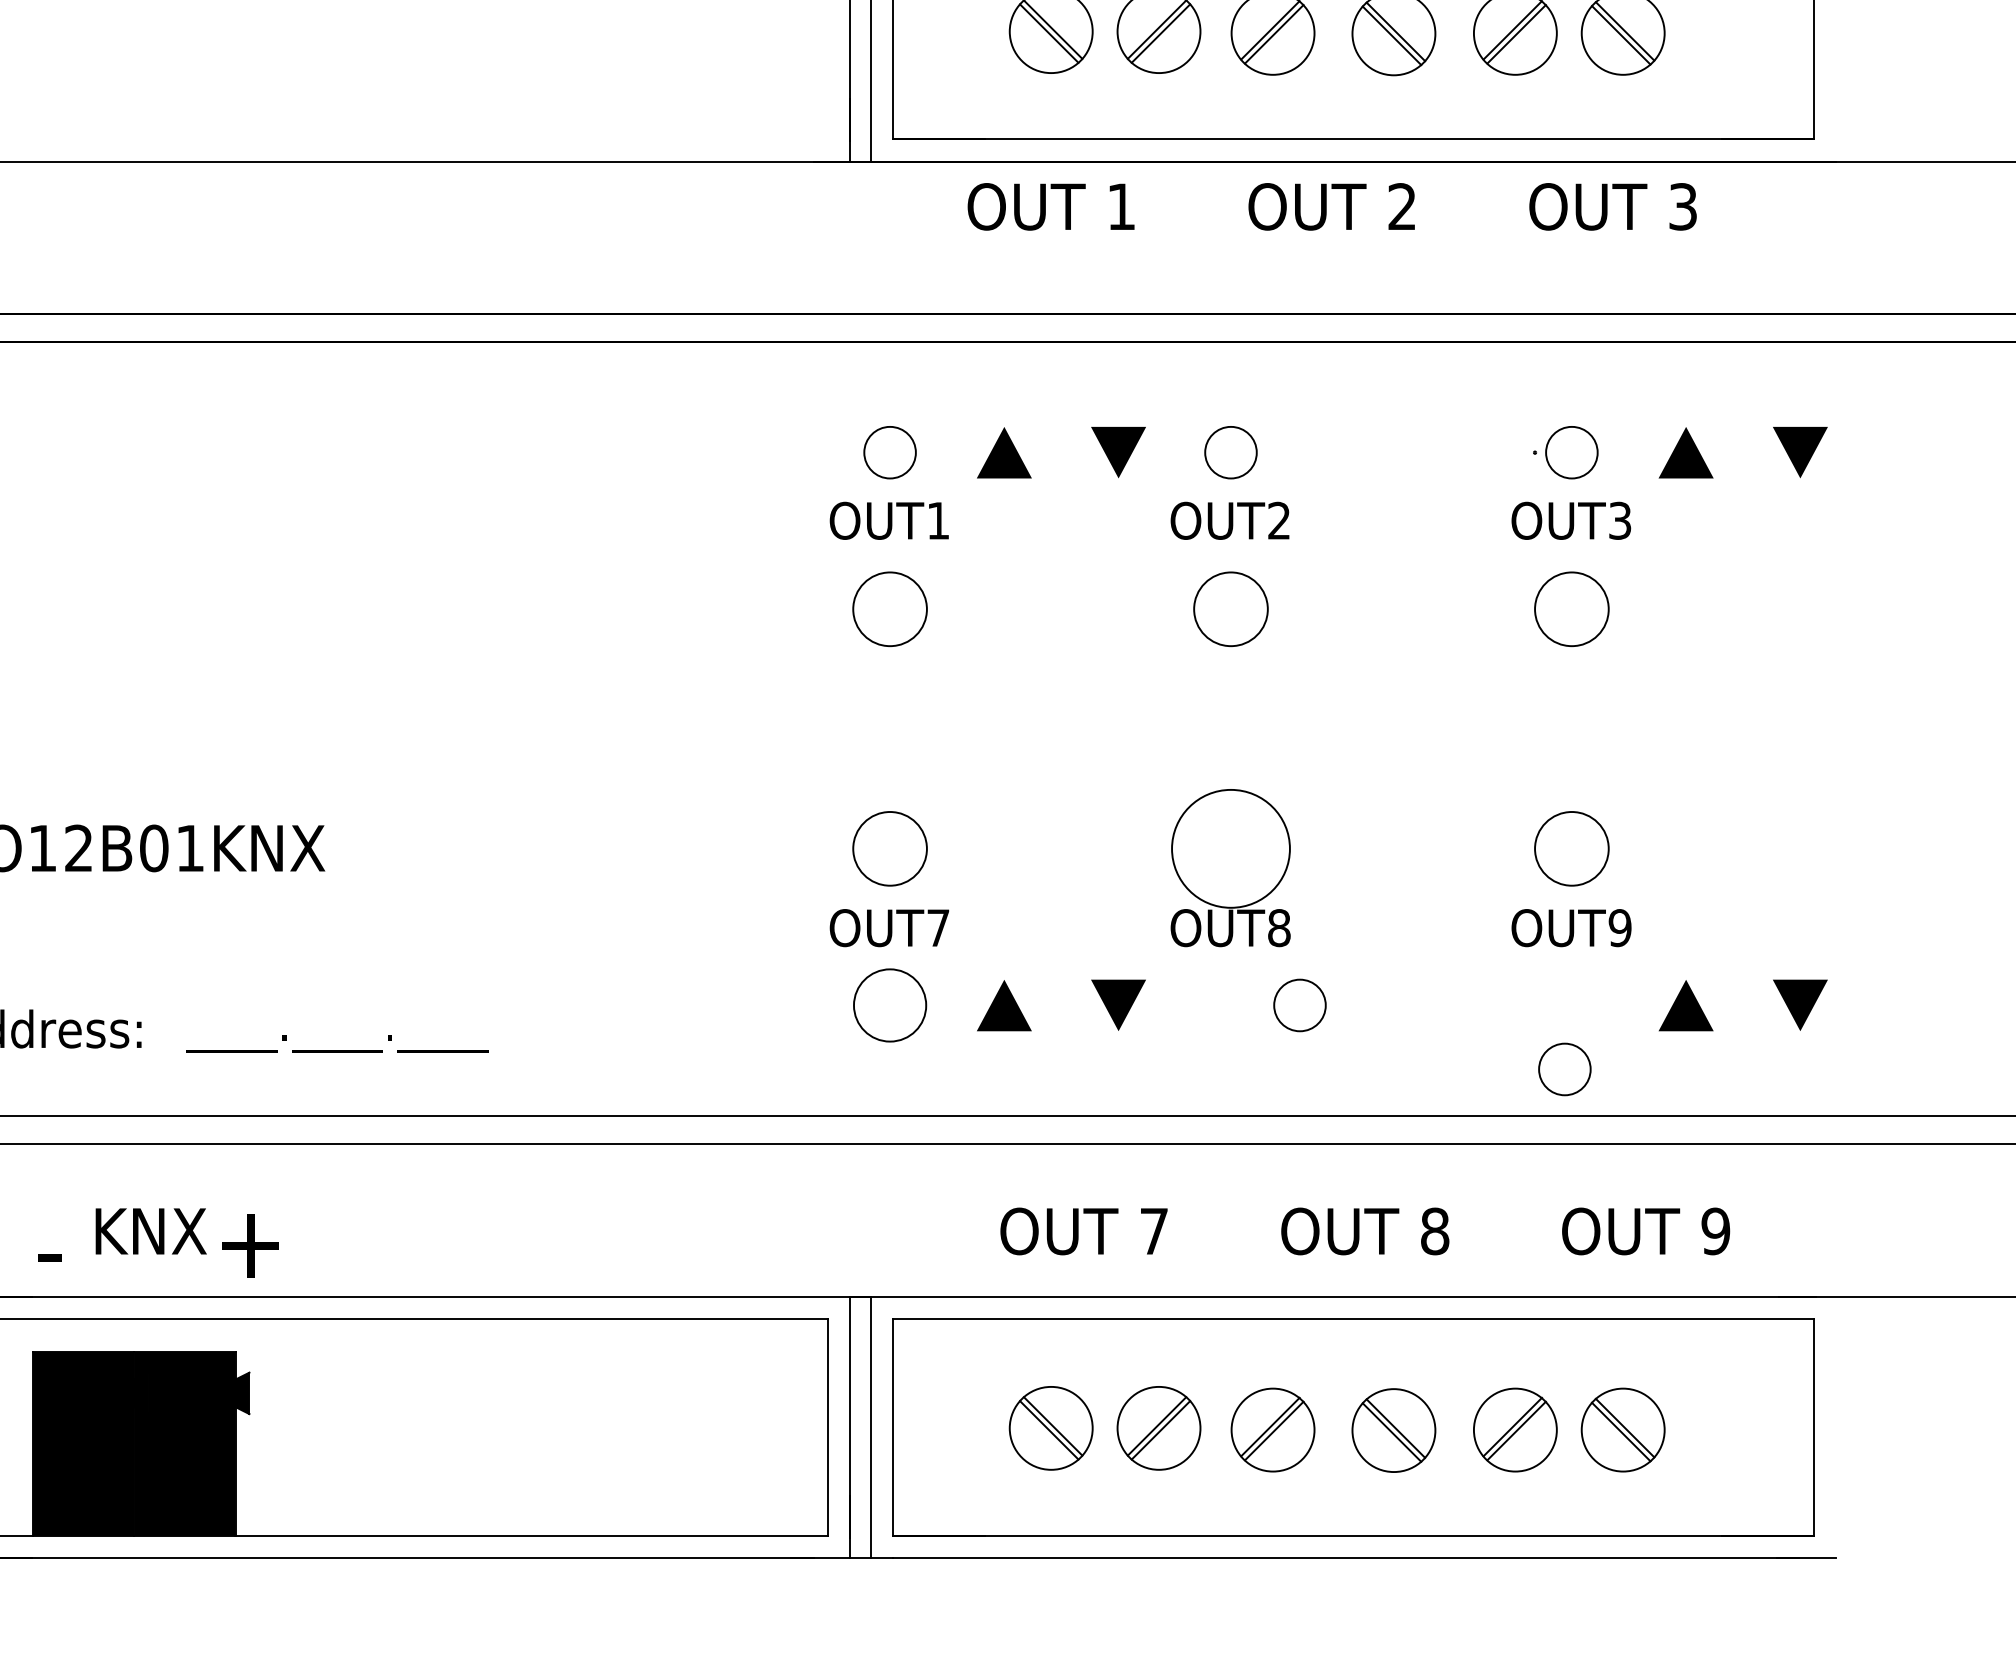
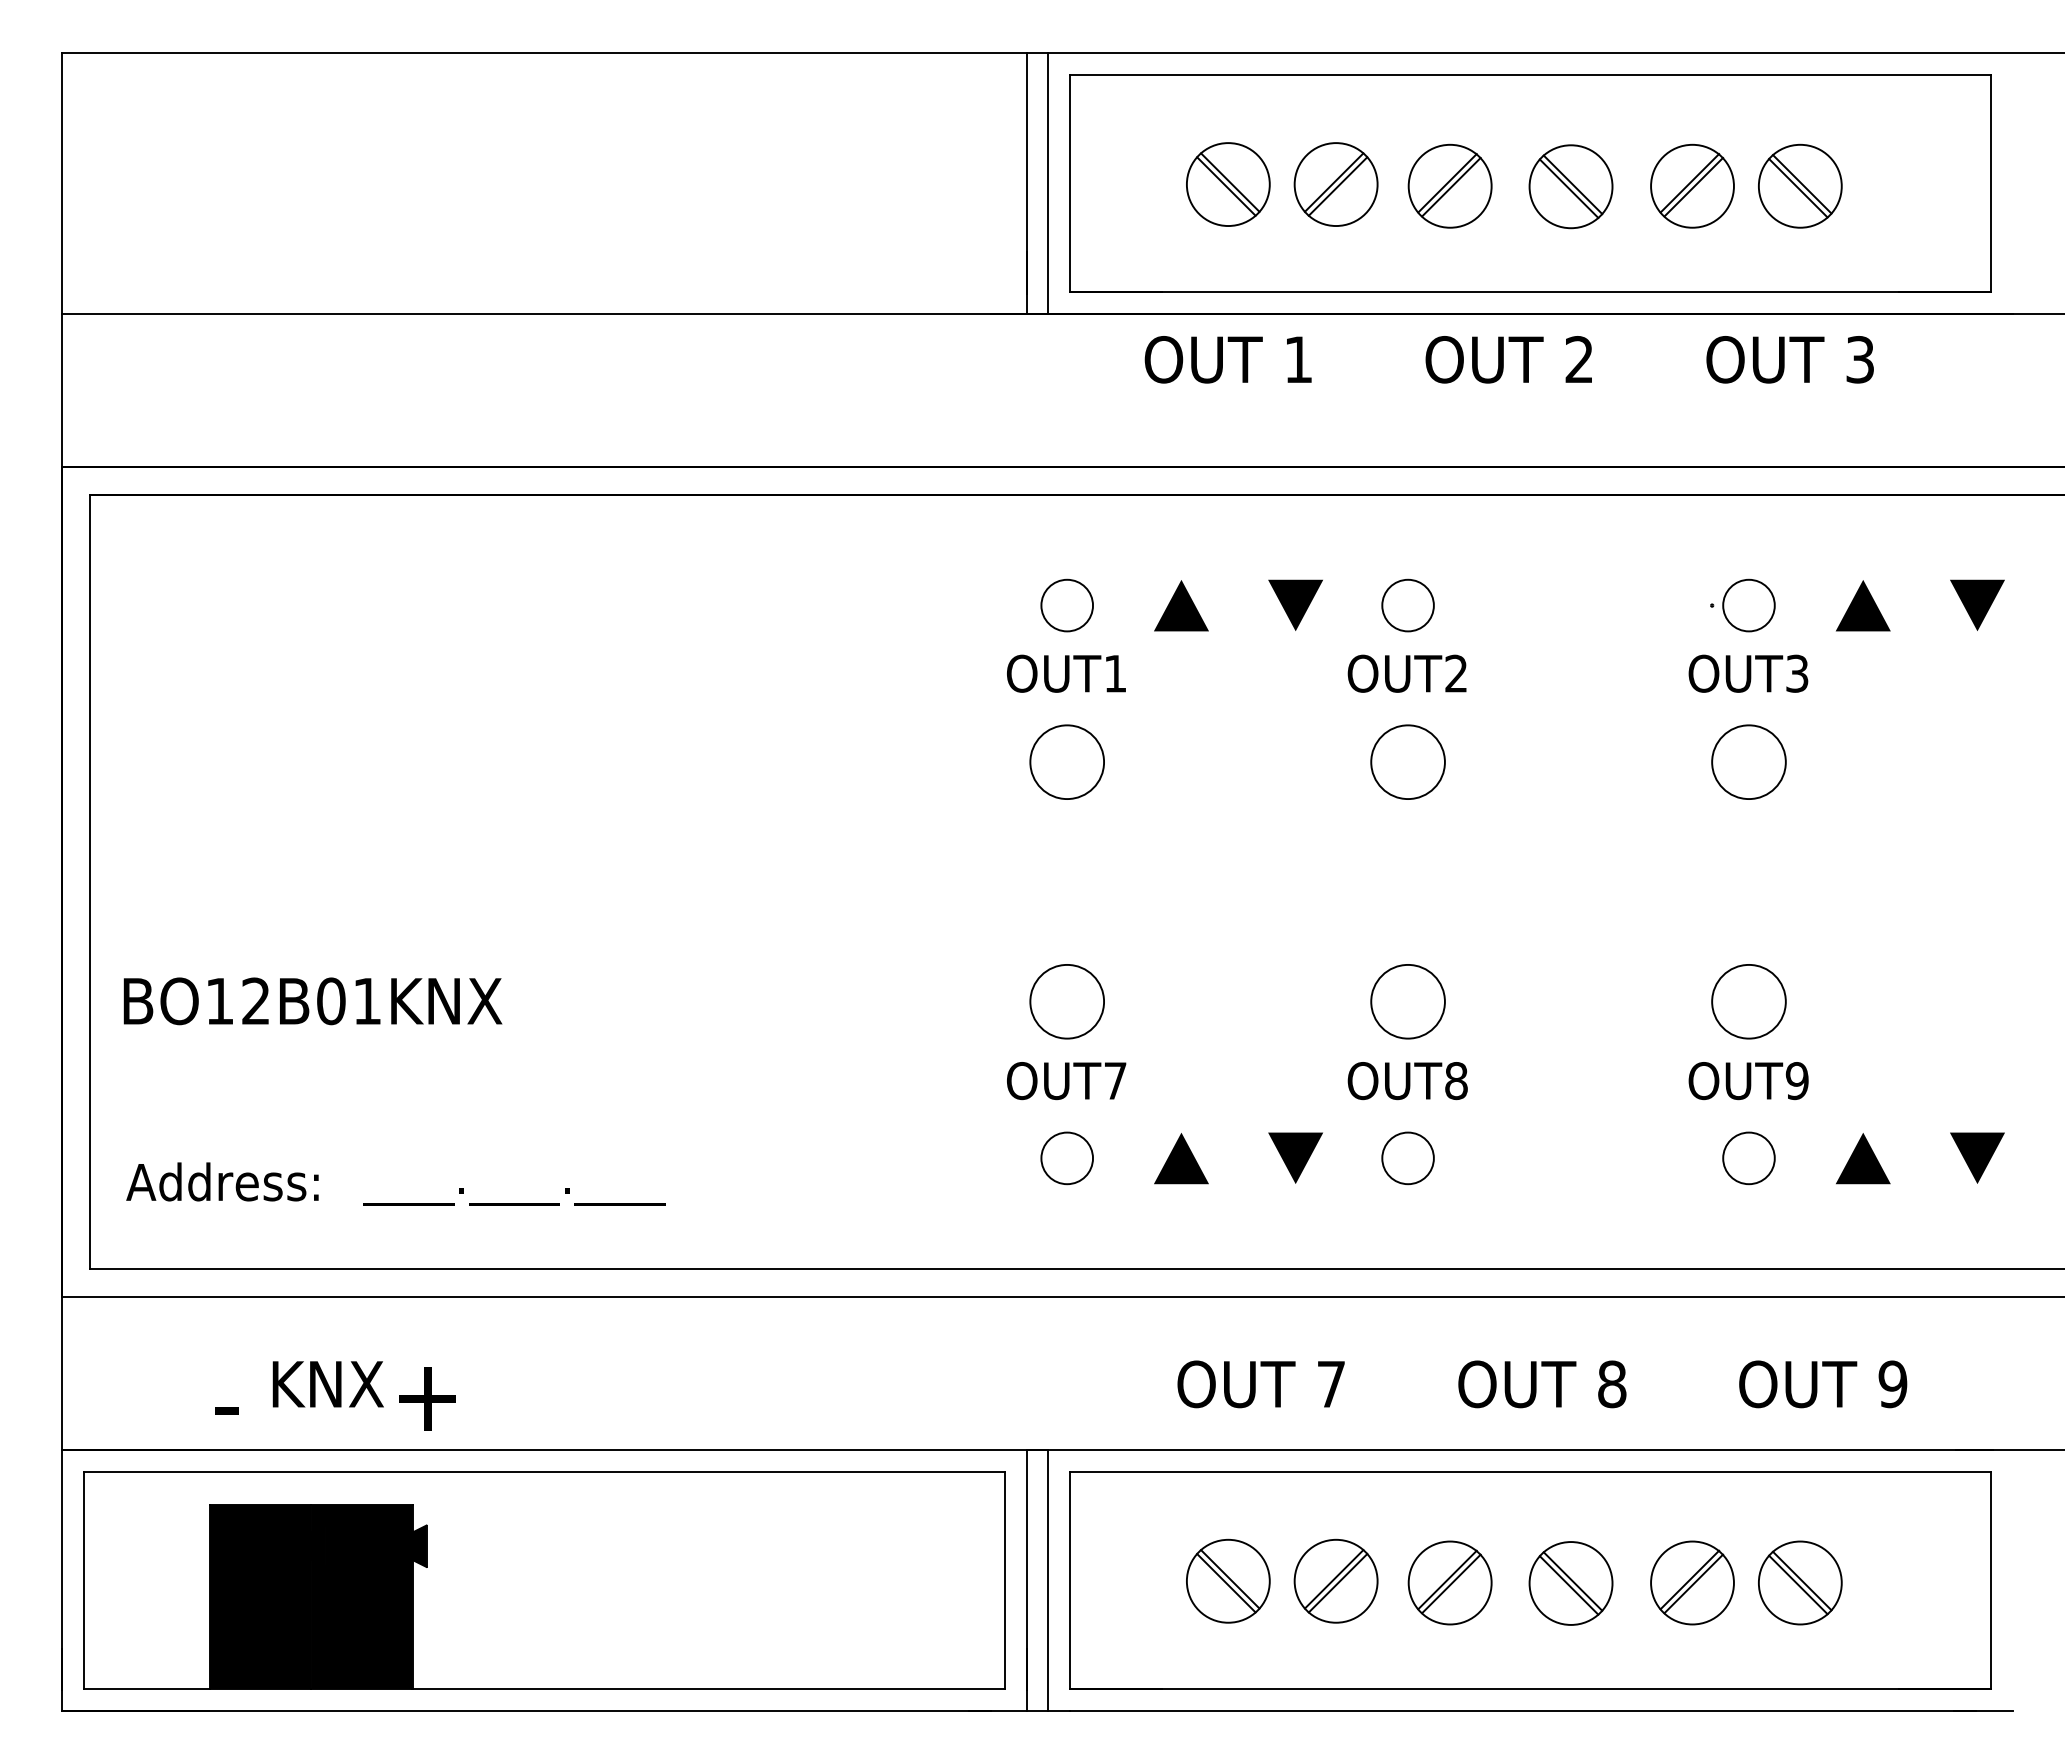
circle: (1230, 848) -> (1407, 1001), size x0.62
circle: (890, 1005) -> (1067, 1158), size x0.71
circle: (1299, 1005) -> (1407, 1158), moved
circle: (1564, 1069) -> (1748, 1158), moved

